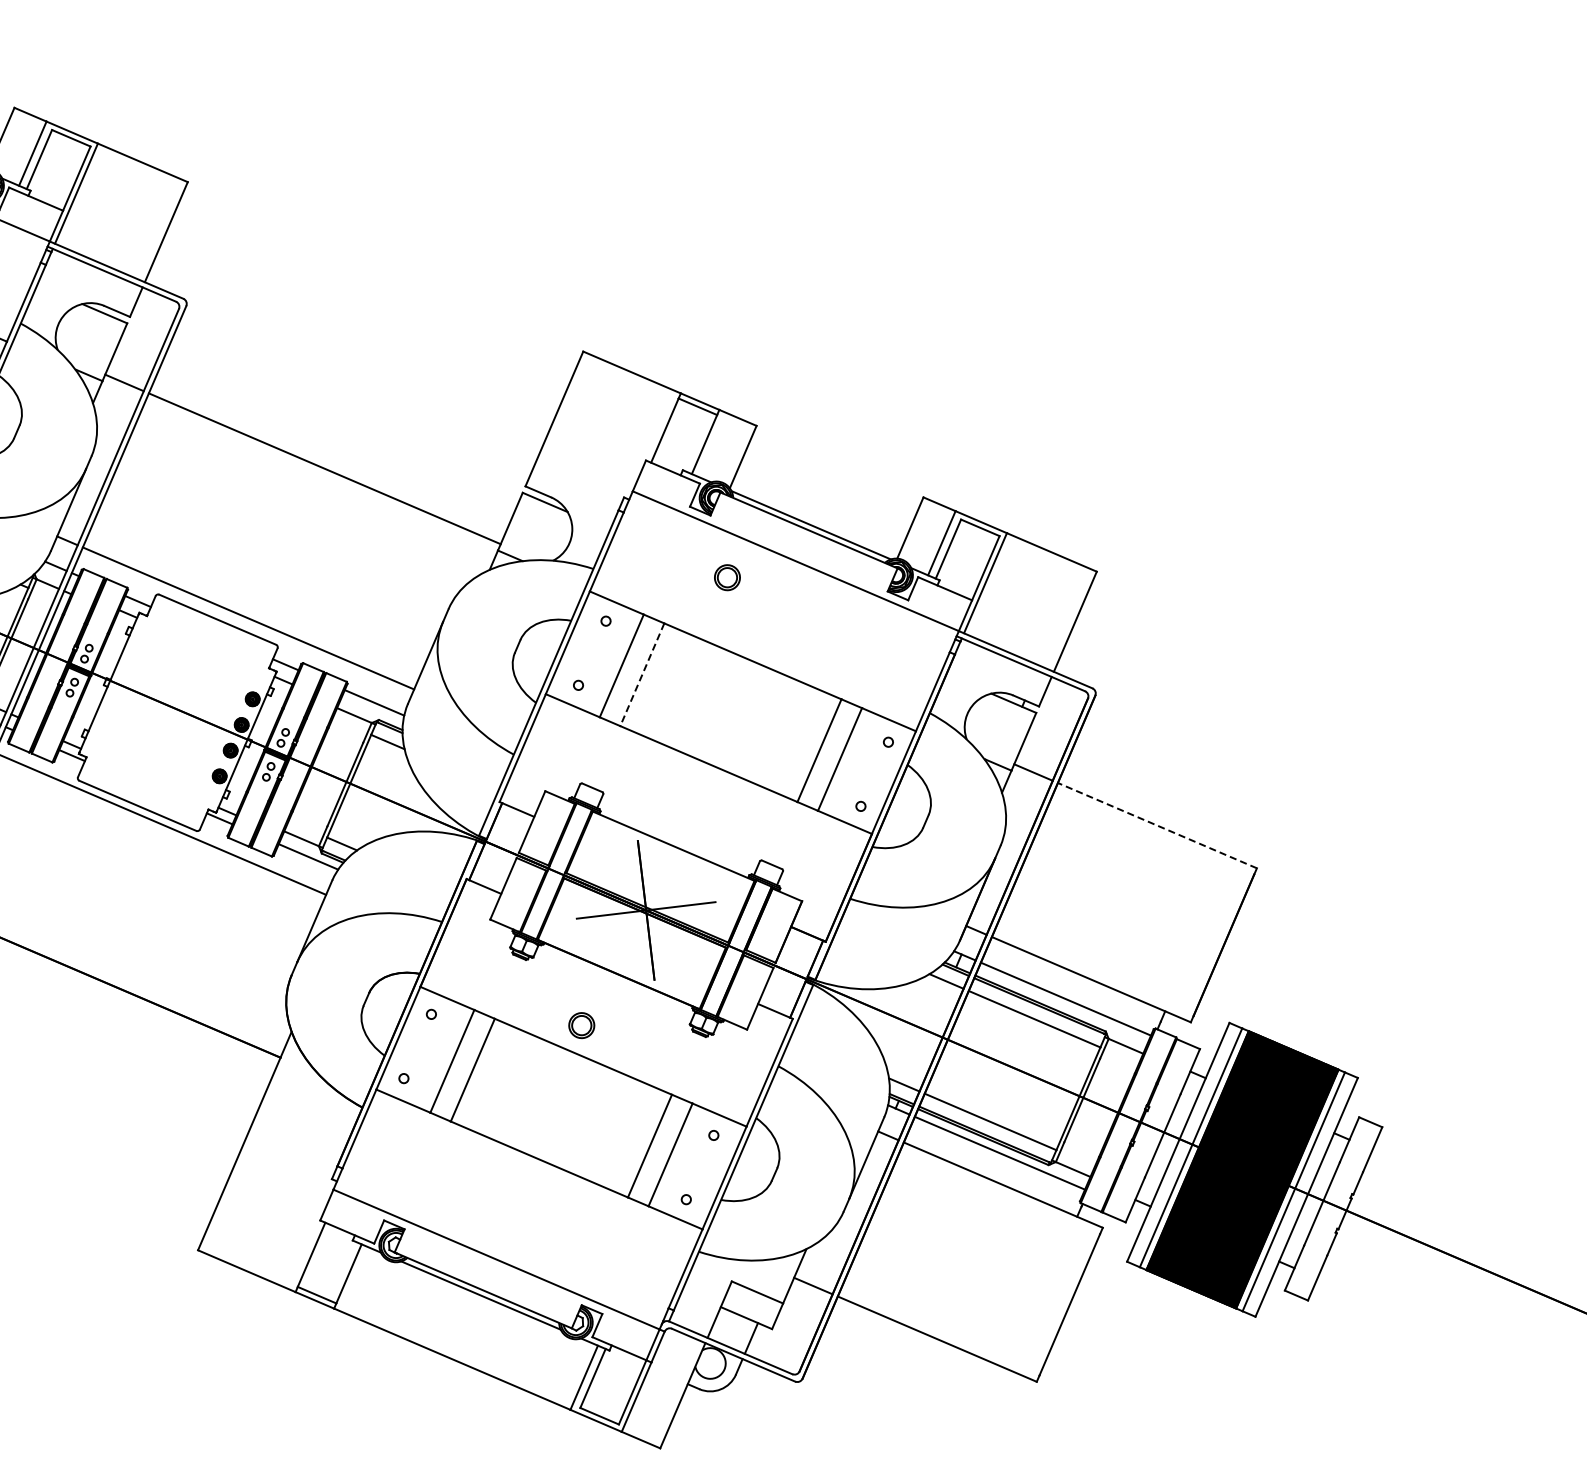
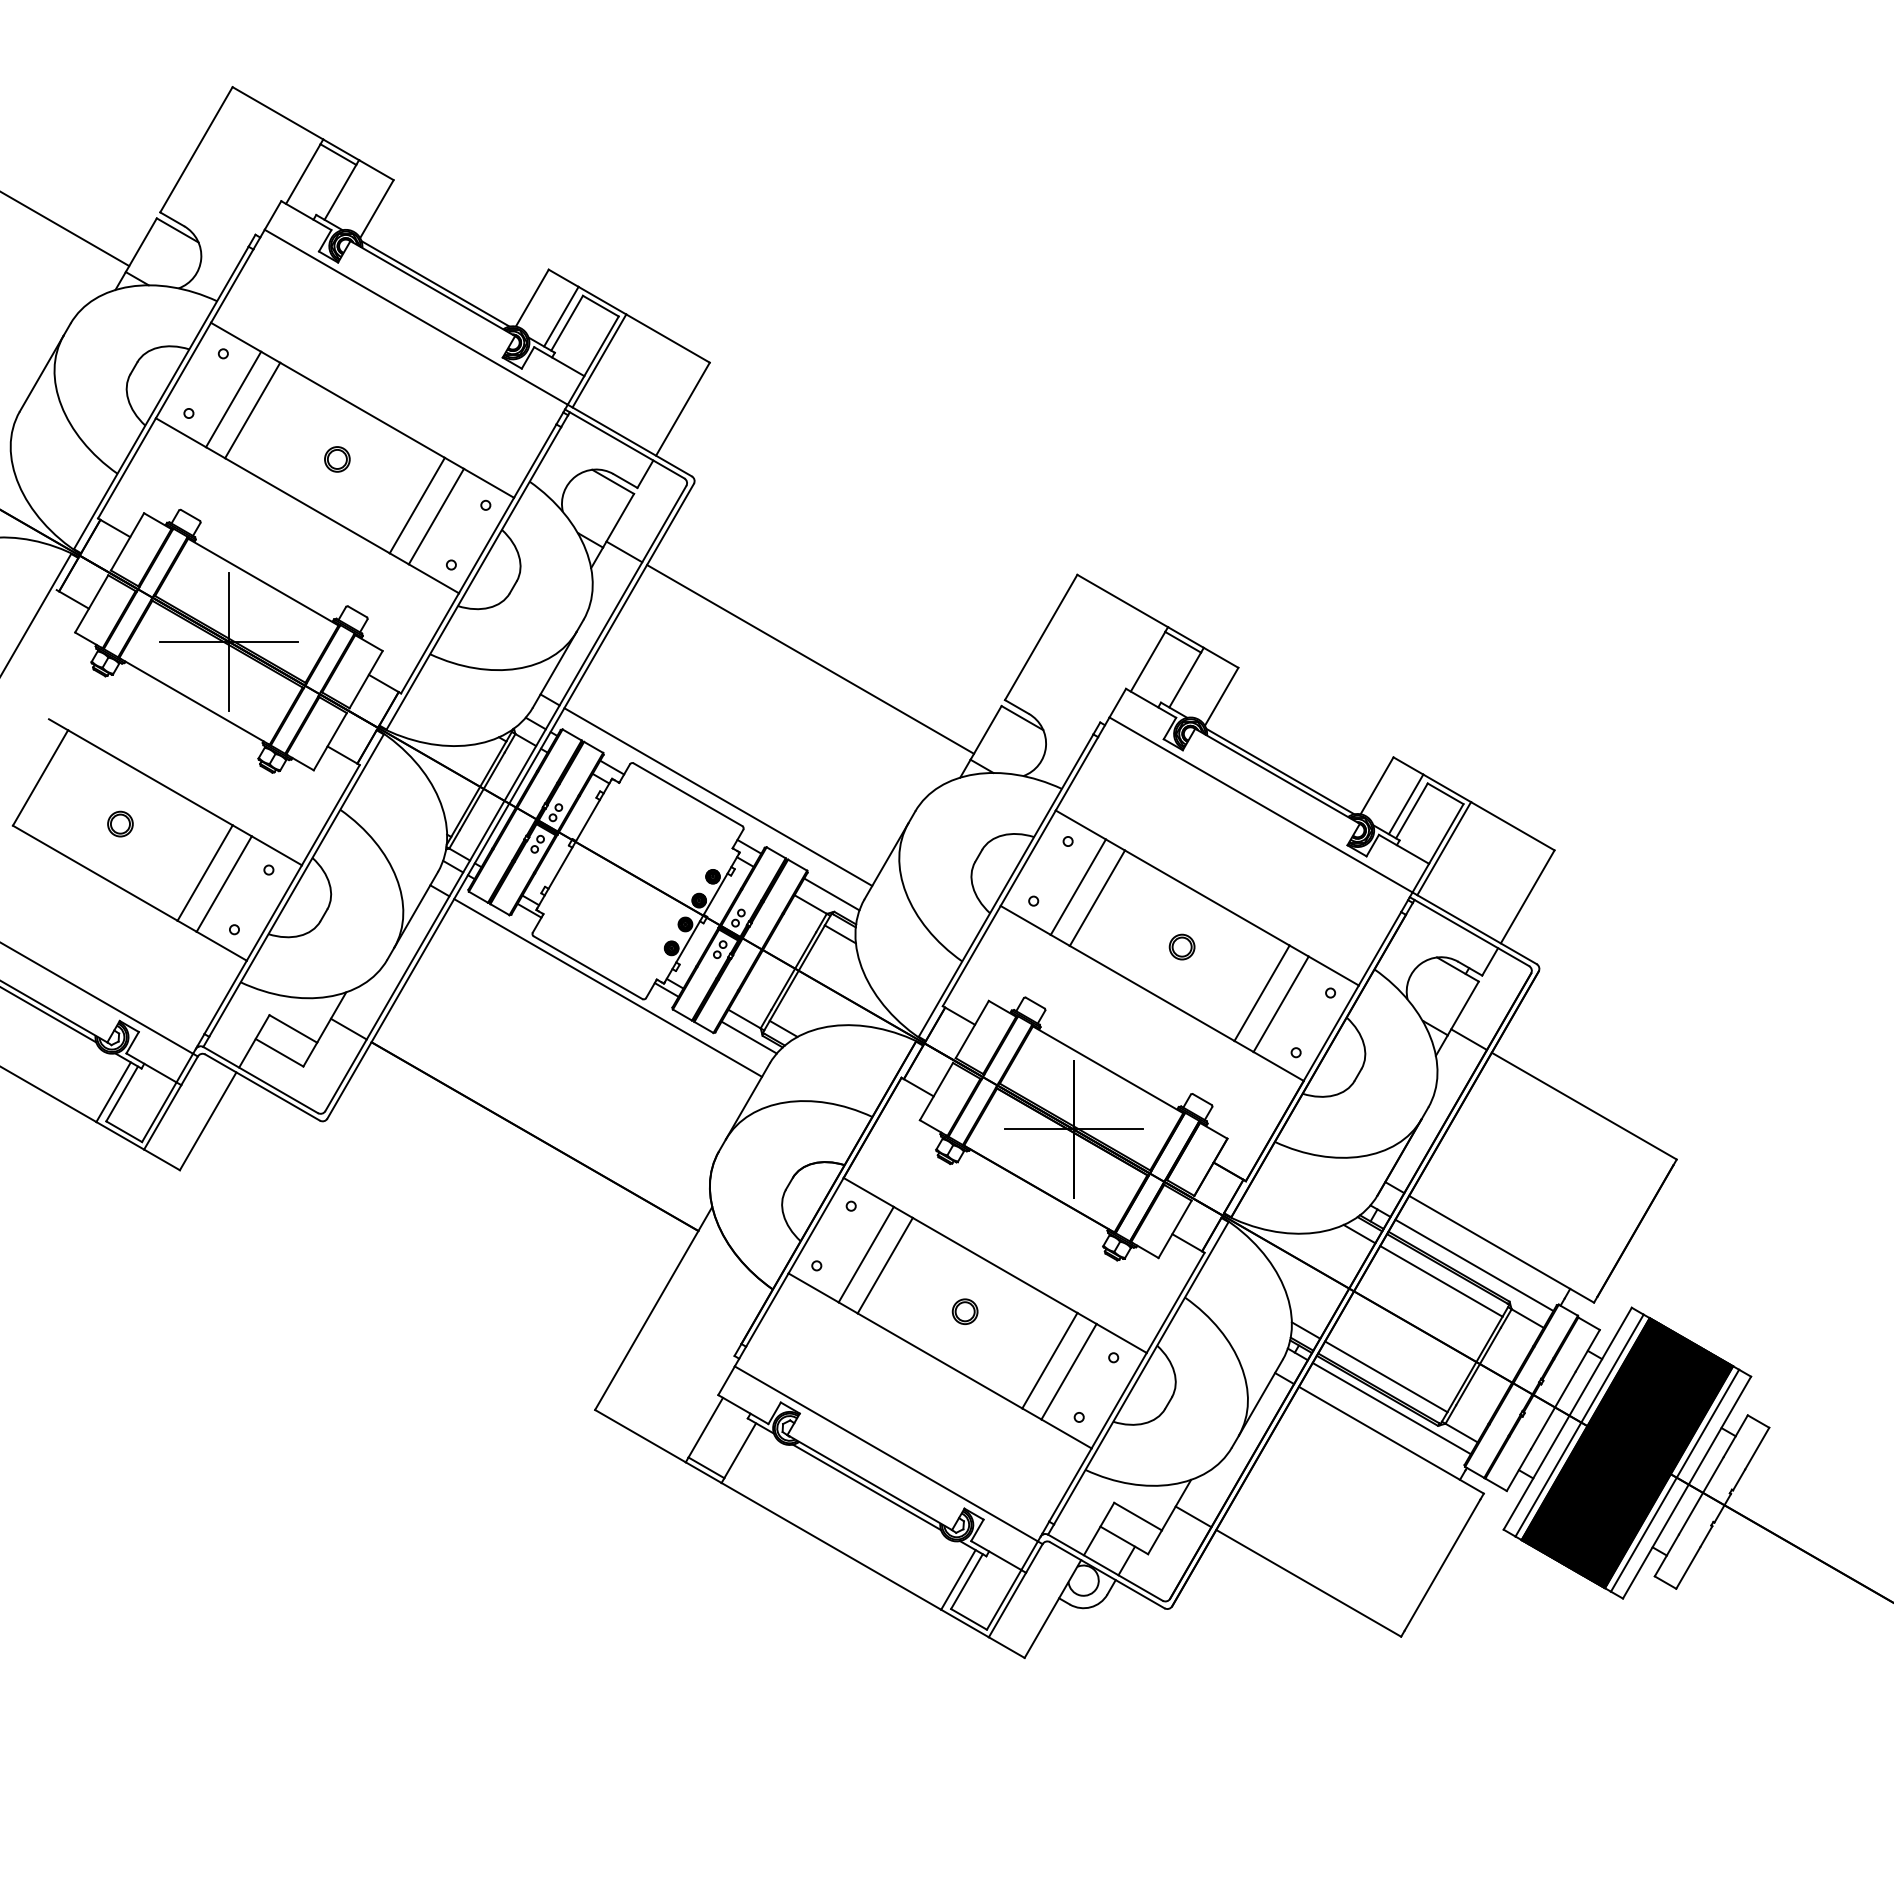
part: (726, 577) -> (1181, 946), moved
line: (642, 675) -> (1097, 898), dashed -> solid
line: (1157, 825) -> (1584, 1106), dashed -> solid
part: (581, 1025) -> (964, 1311), moved

